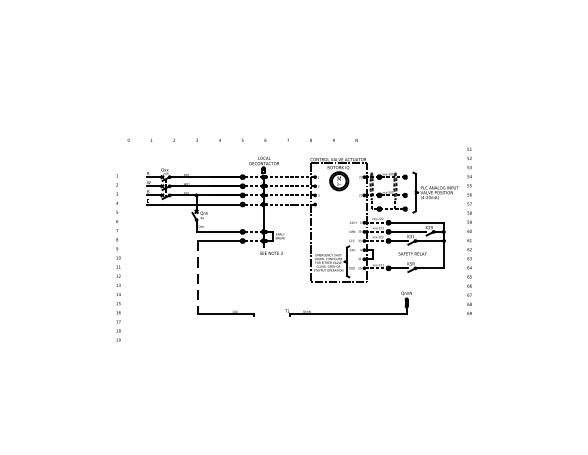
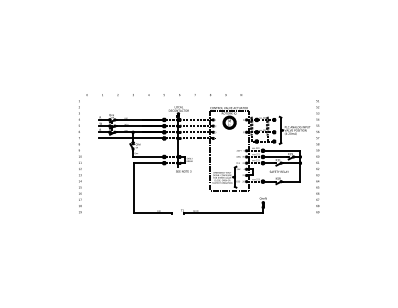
text: (117, 257) -> (79, 156), moved
line: (197, 277) -> (133, 187), dashed -> solid
part: (347, 313) -> (223, 212), moved

